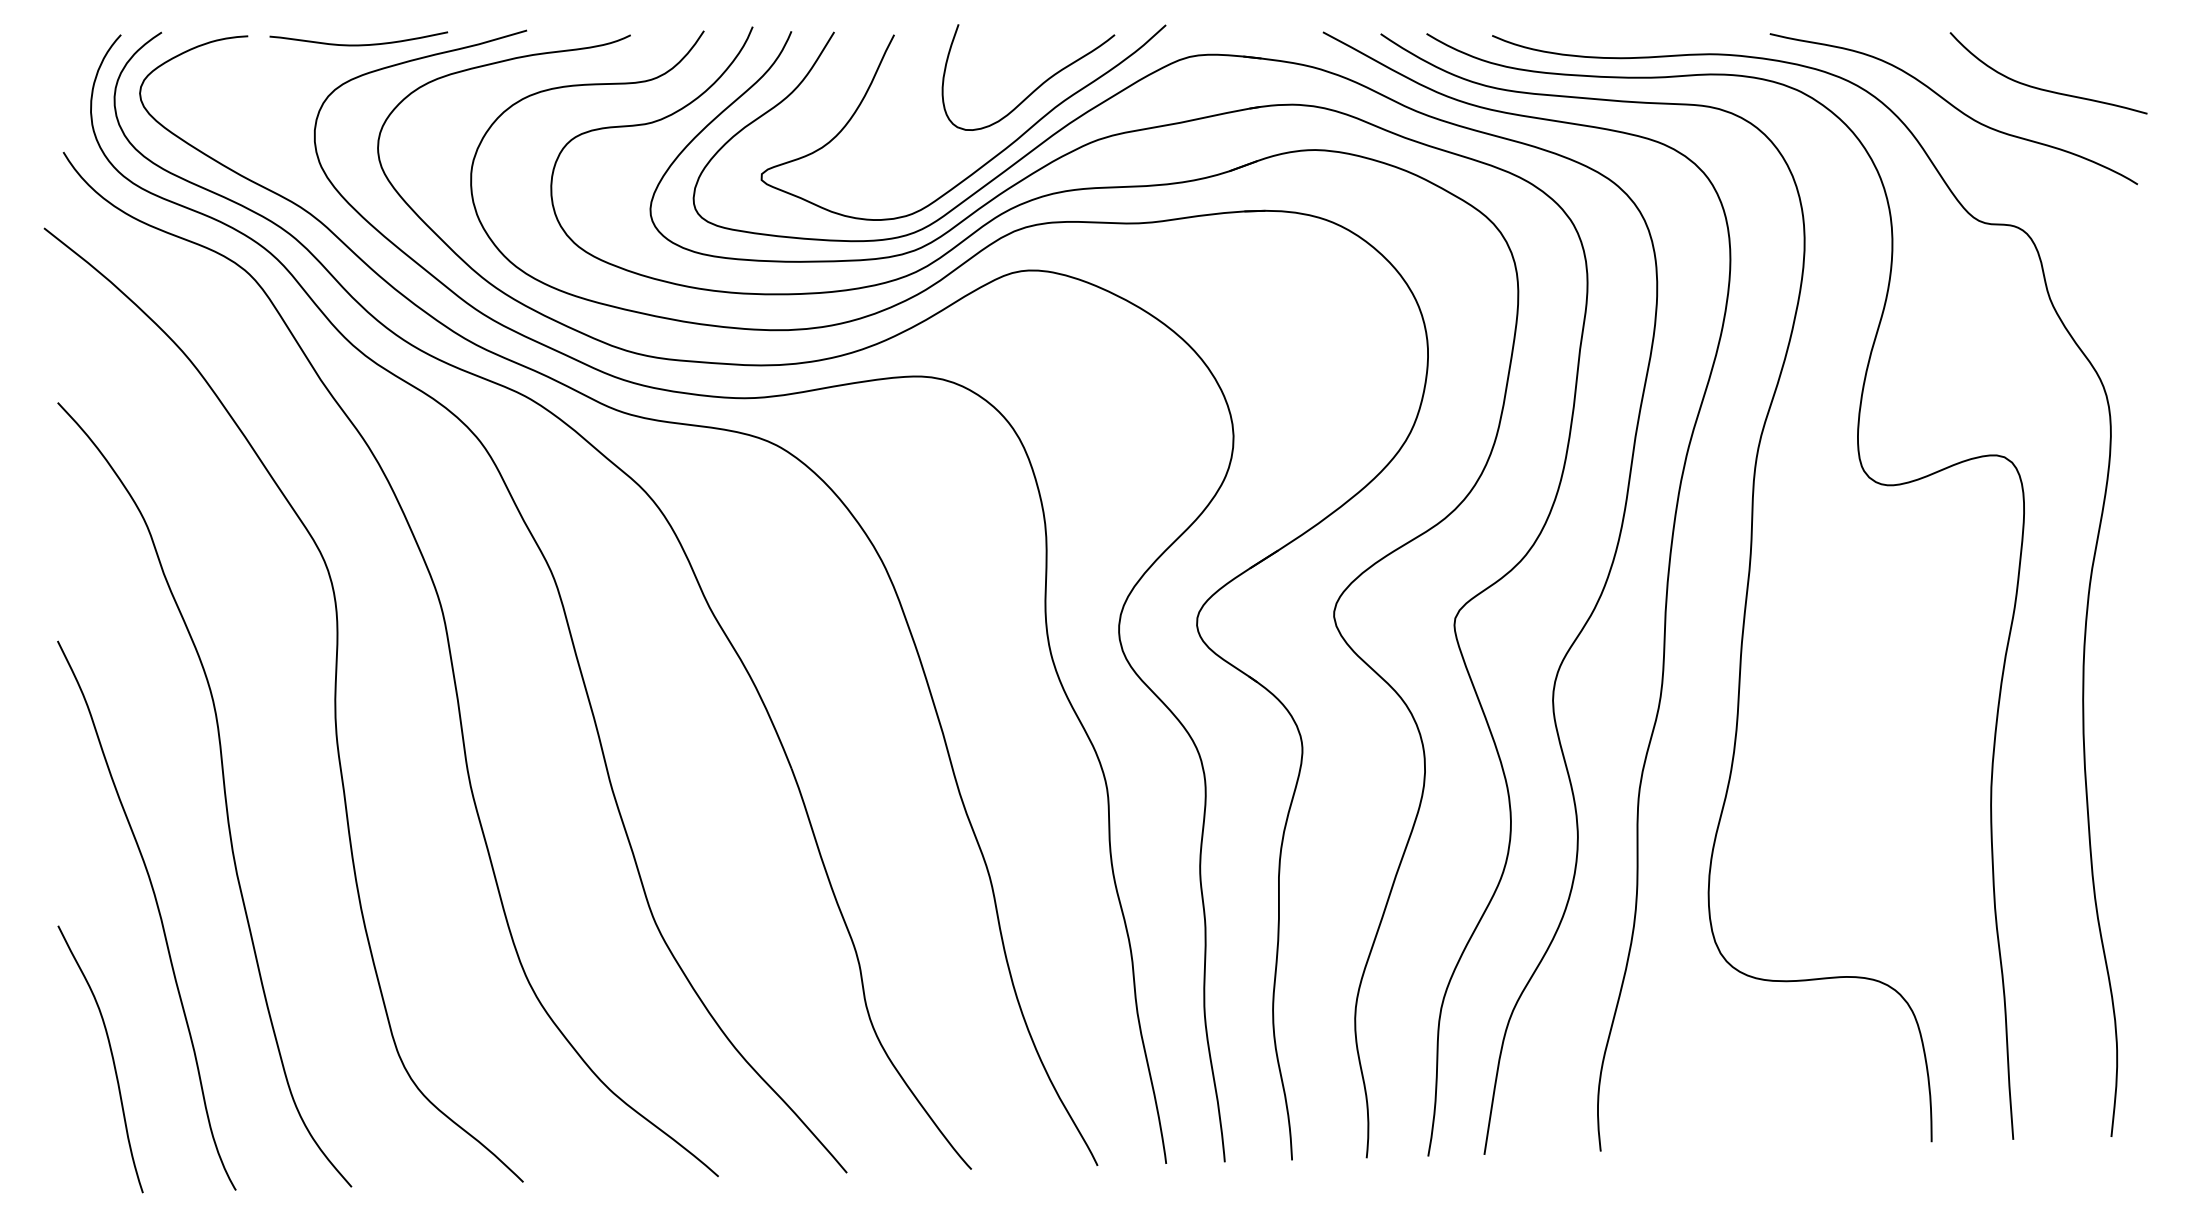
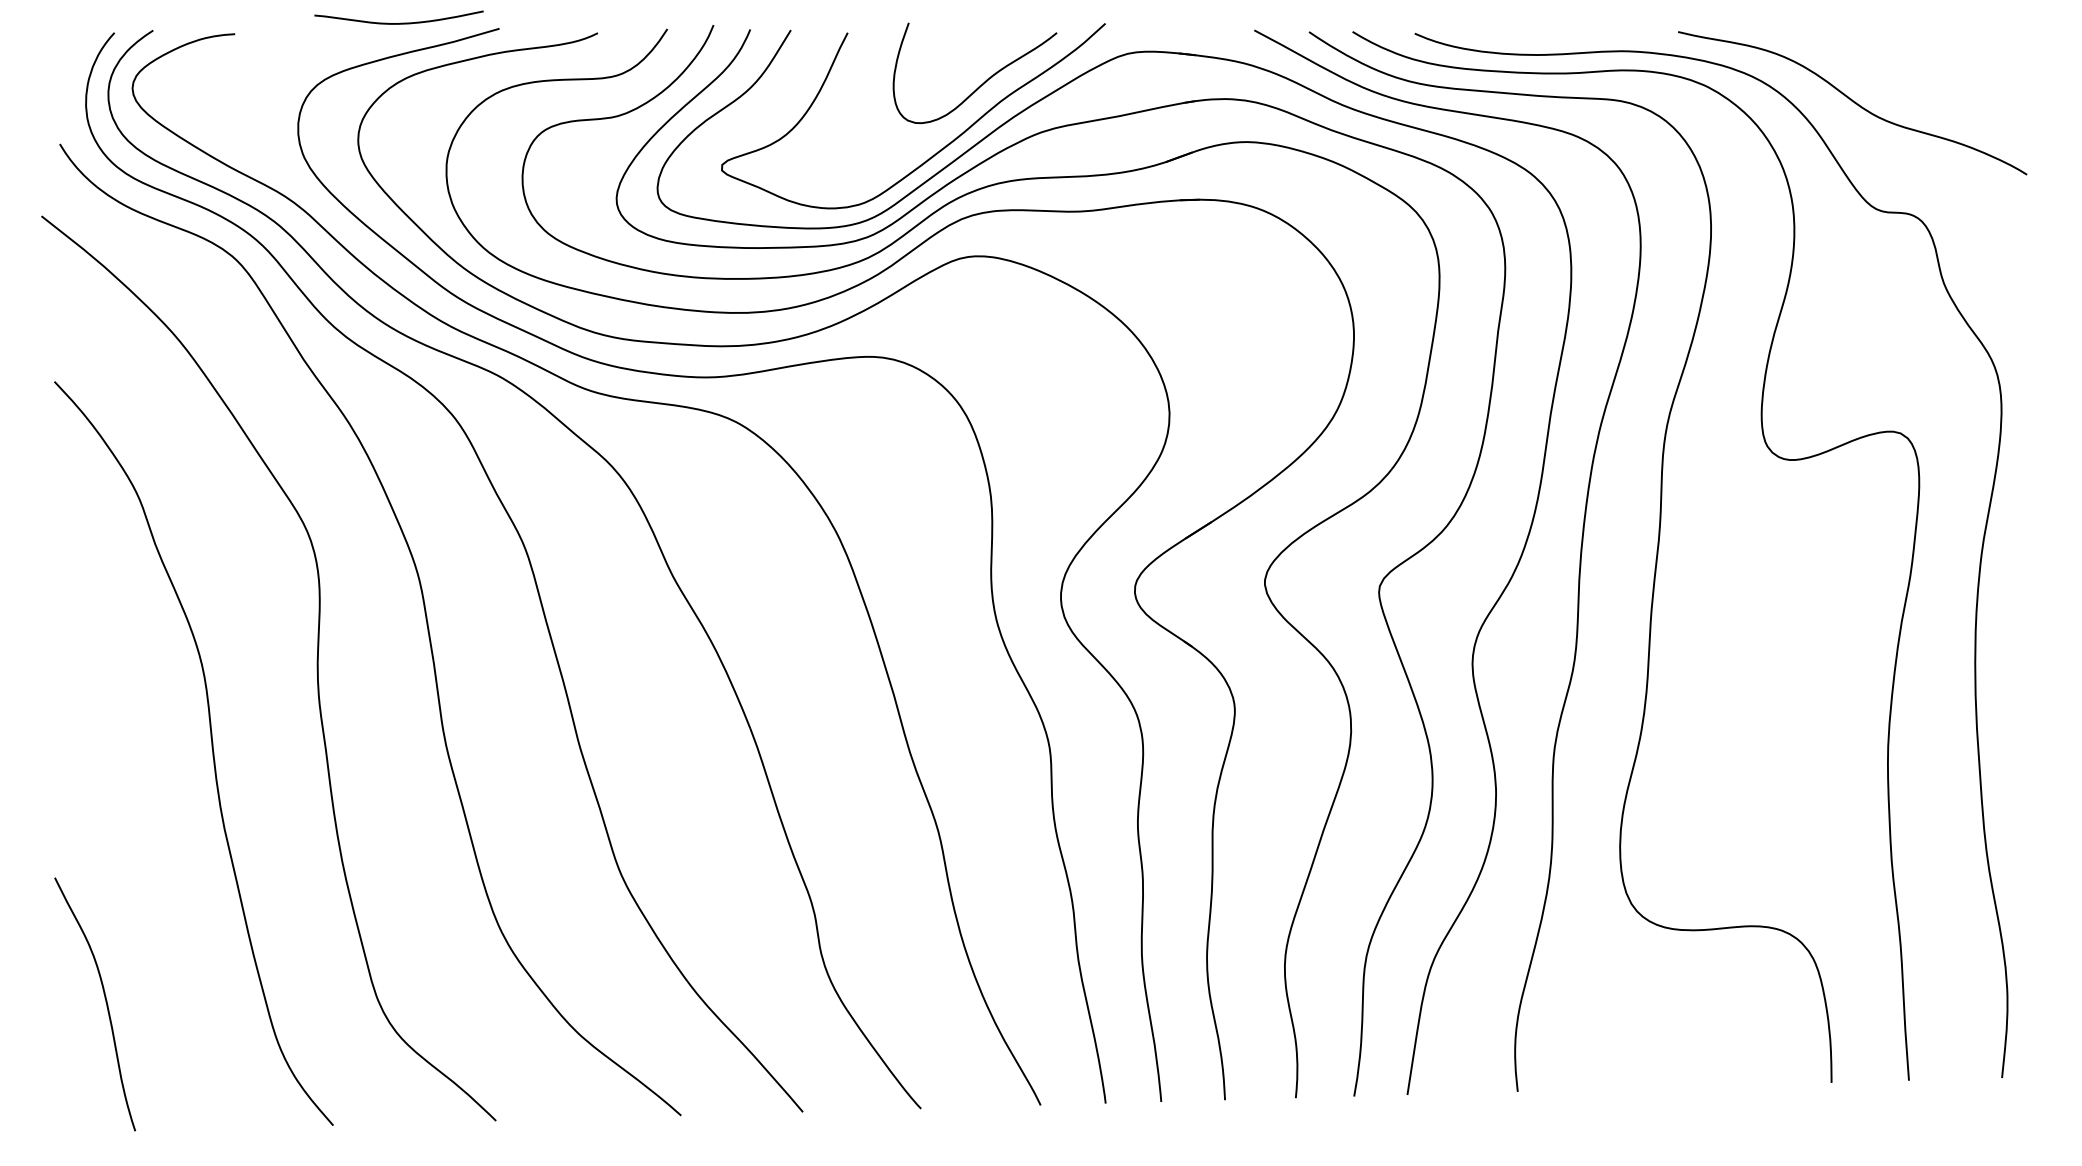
curve: (360, 43) -> (400, 22), moved
curve: (2046, 89) -> (1940, 84), removed
curve: (157, 911) -> (149, 864), removed

